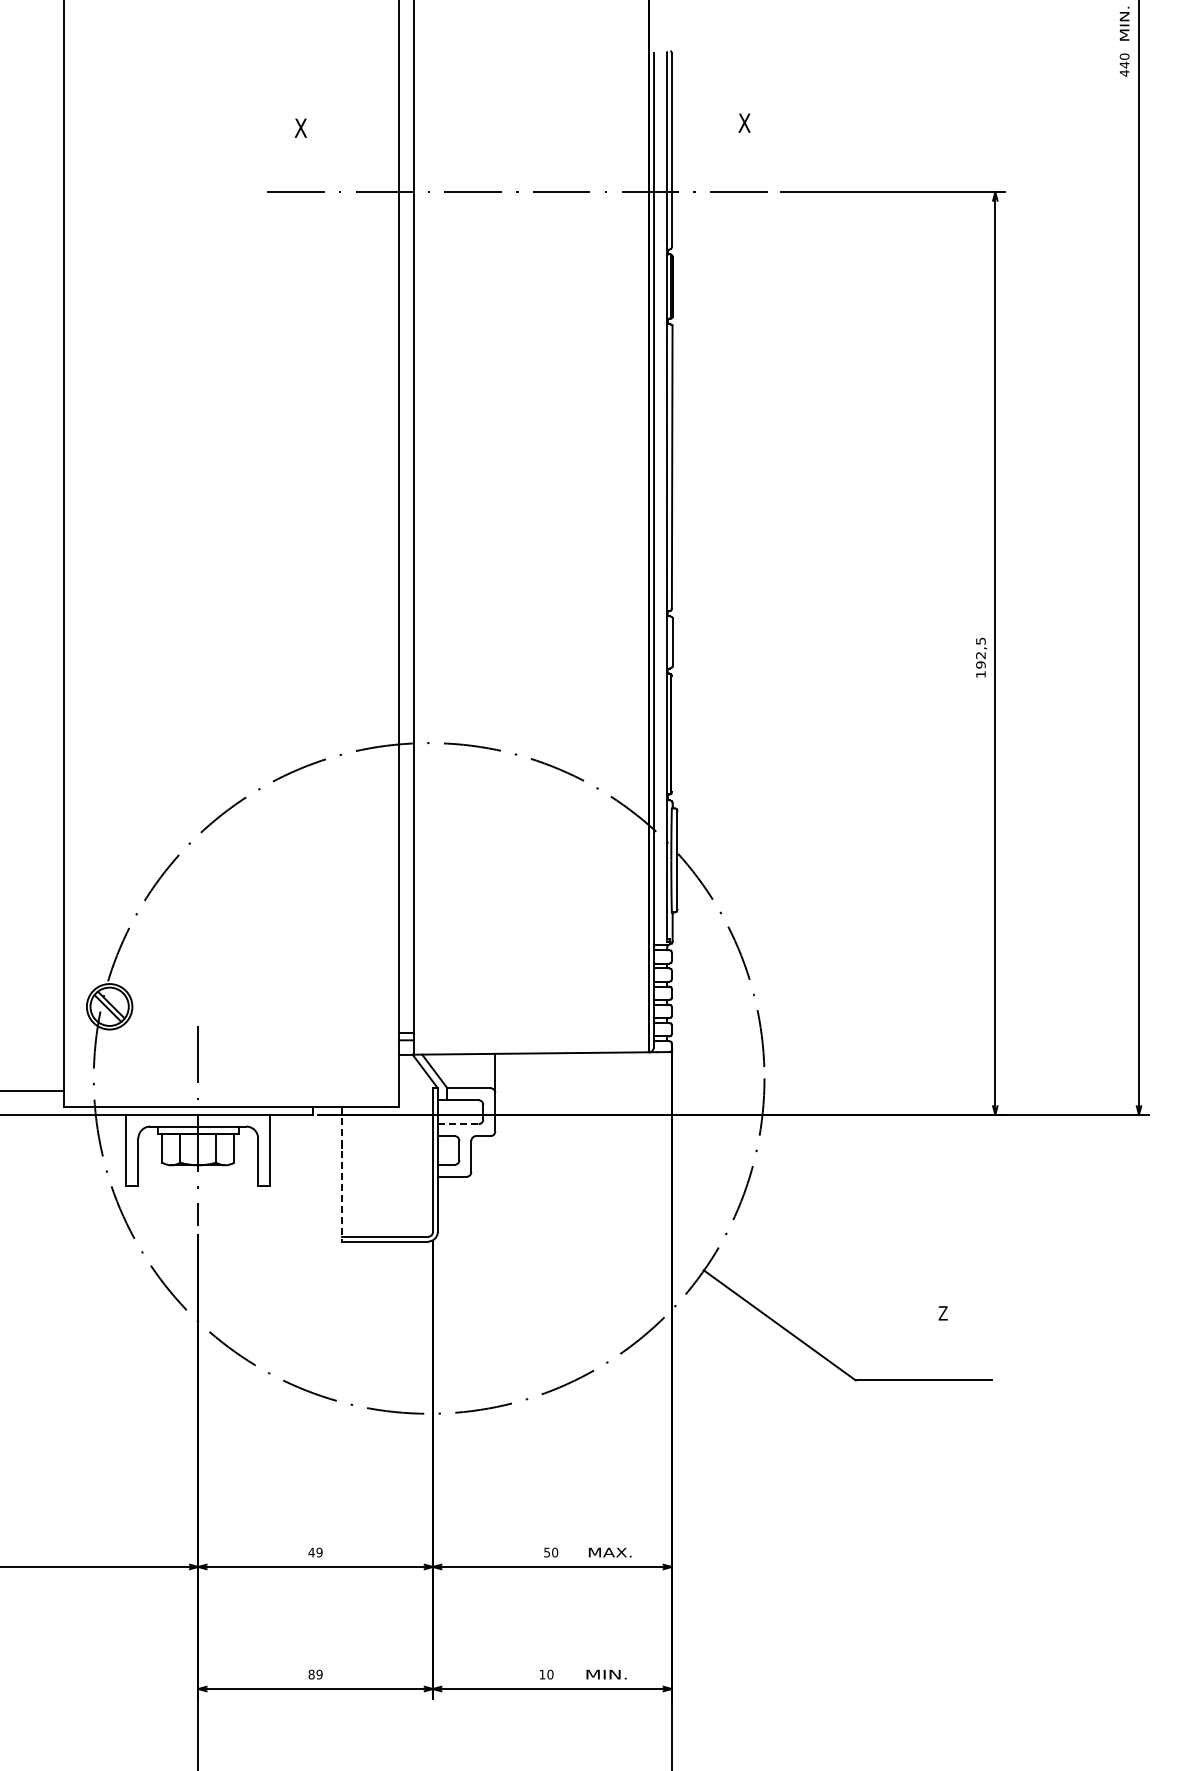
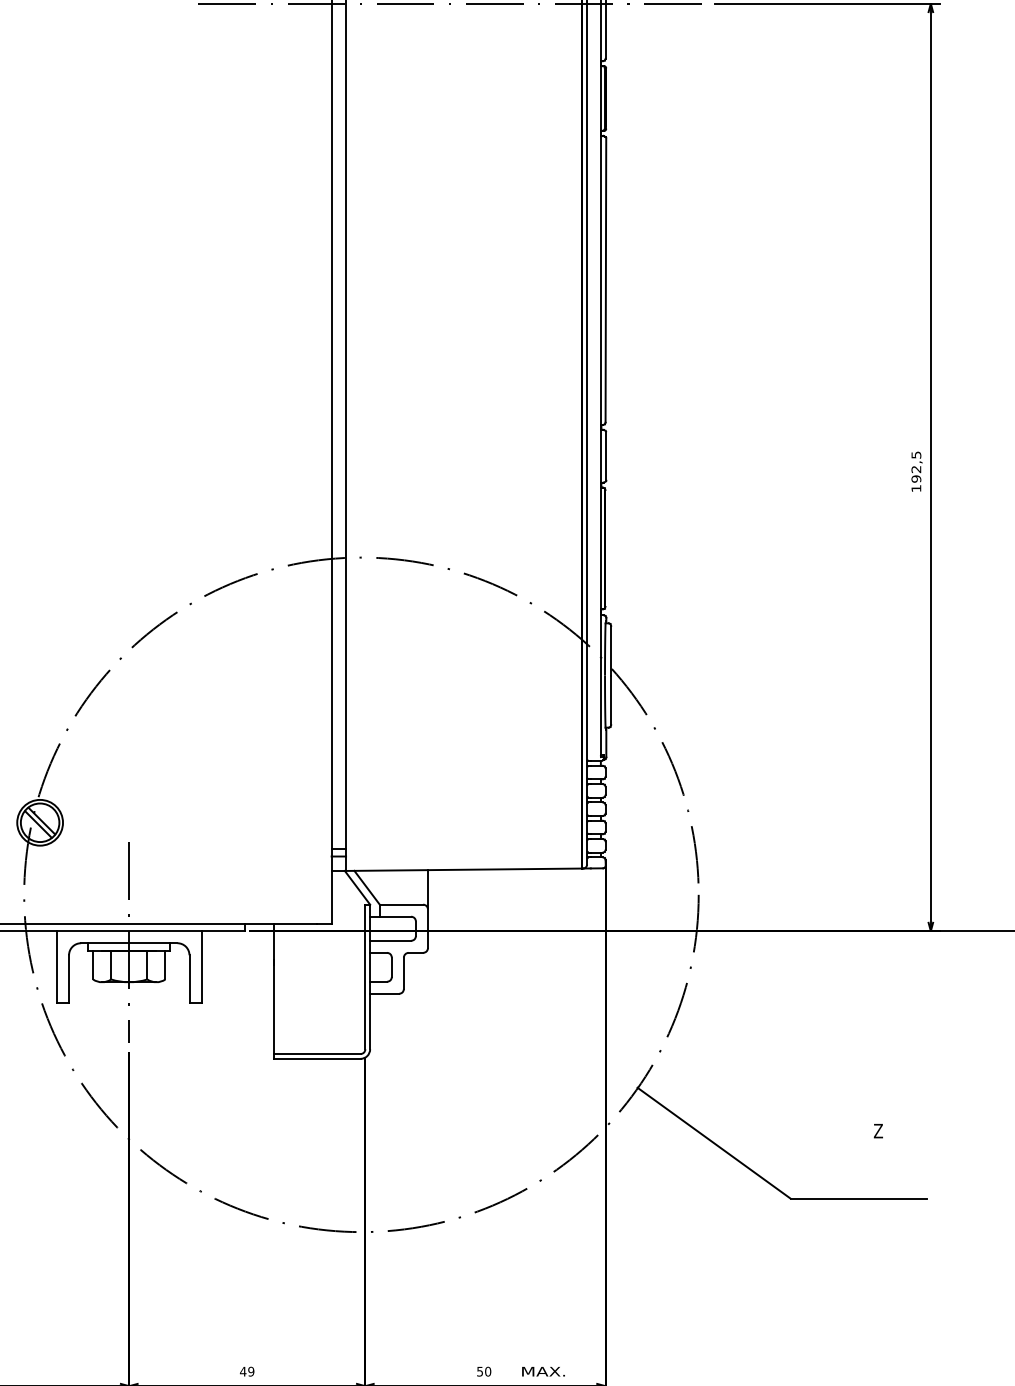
line: (458, 1124) -> (390, 941), dashed -> solid
line: (342, 1174) -> (274, 991), dashed -> solid

